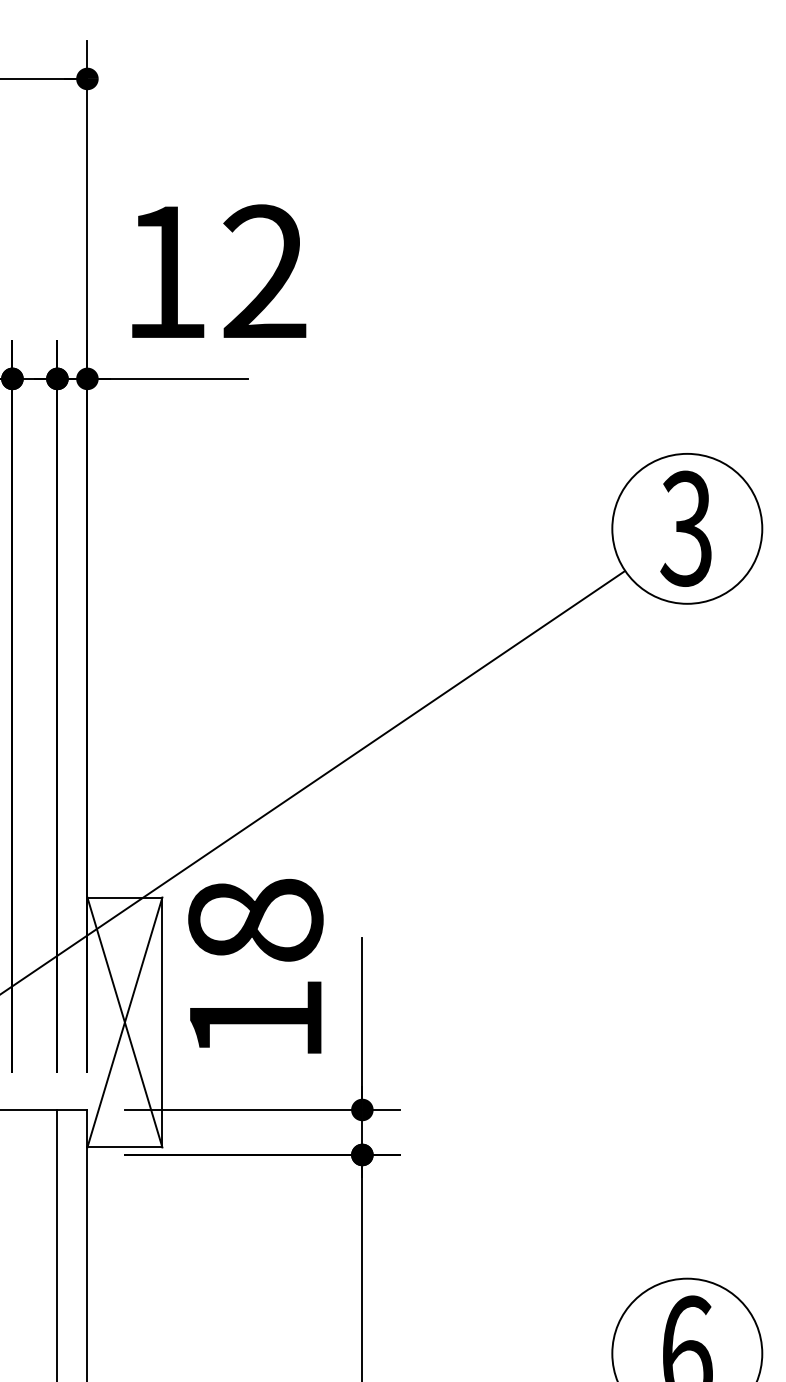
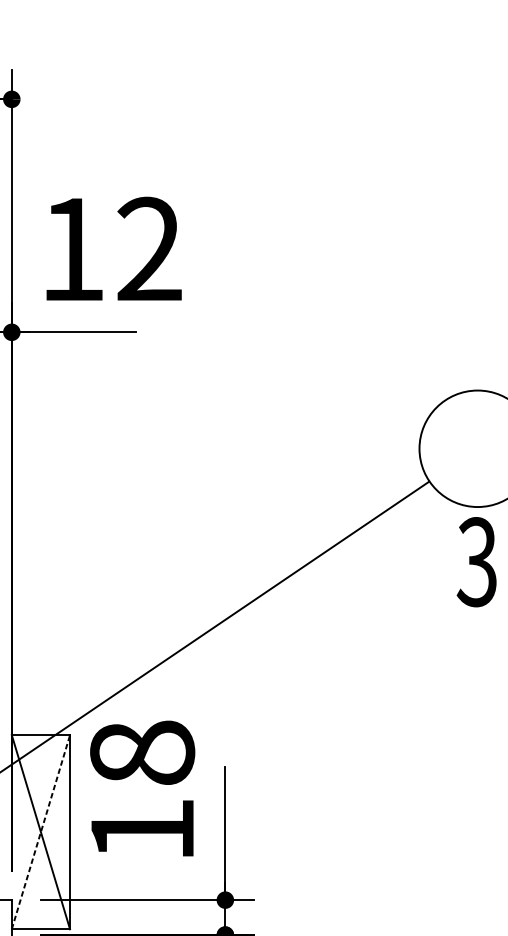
text: (685, 528) -> (476, 561), moved
line: (125, 1022) -> (41, 832), solid -> dashed

